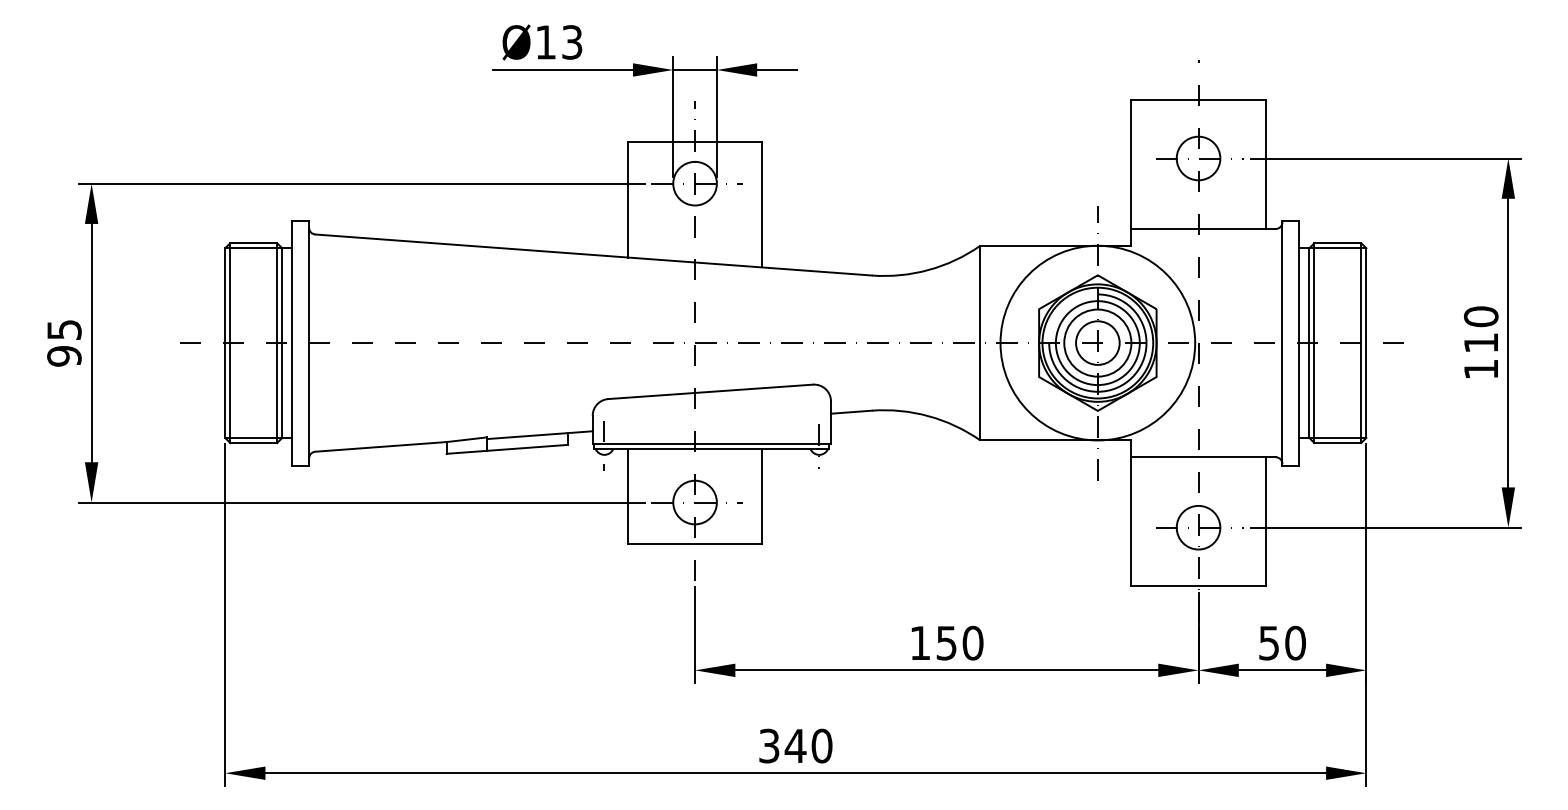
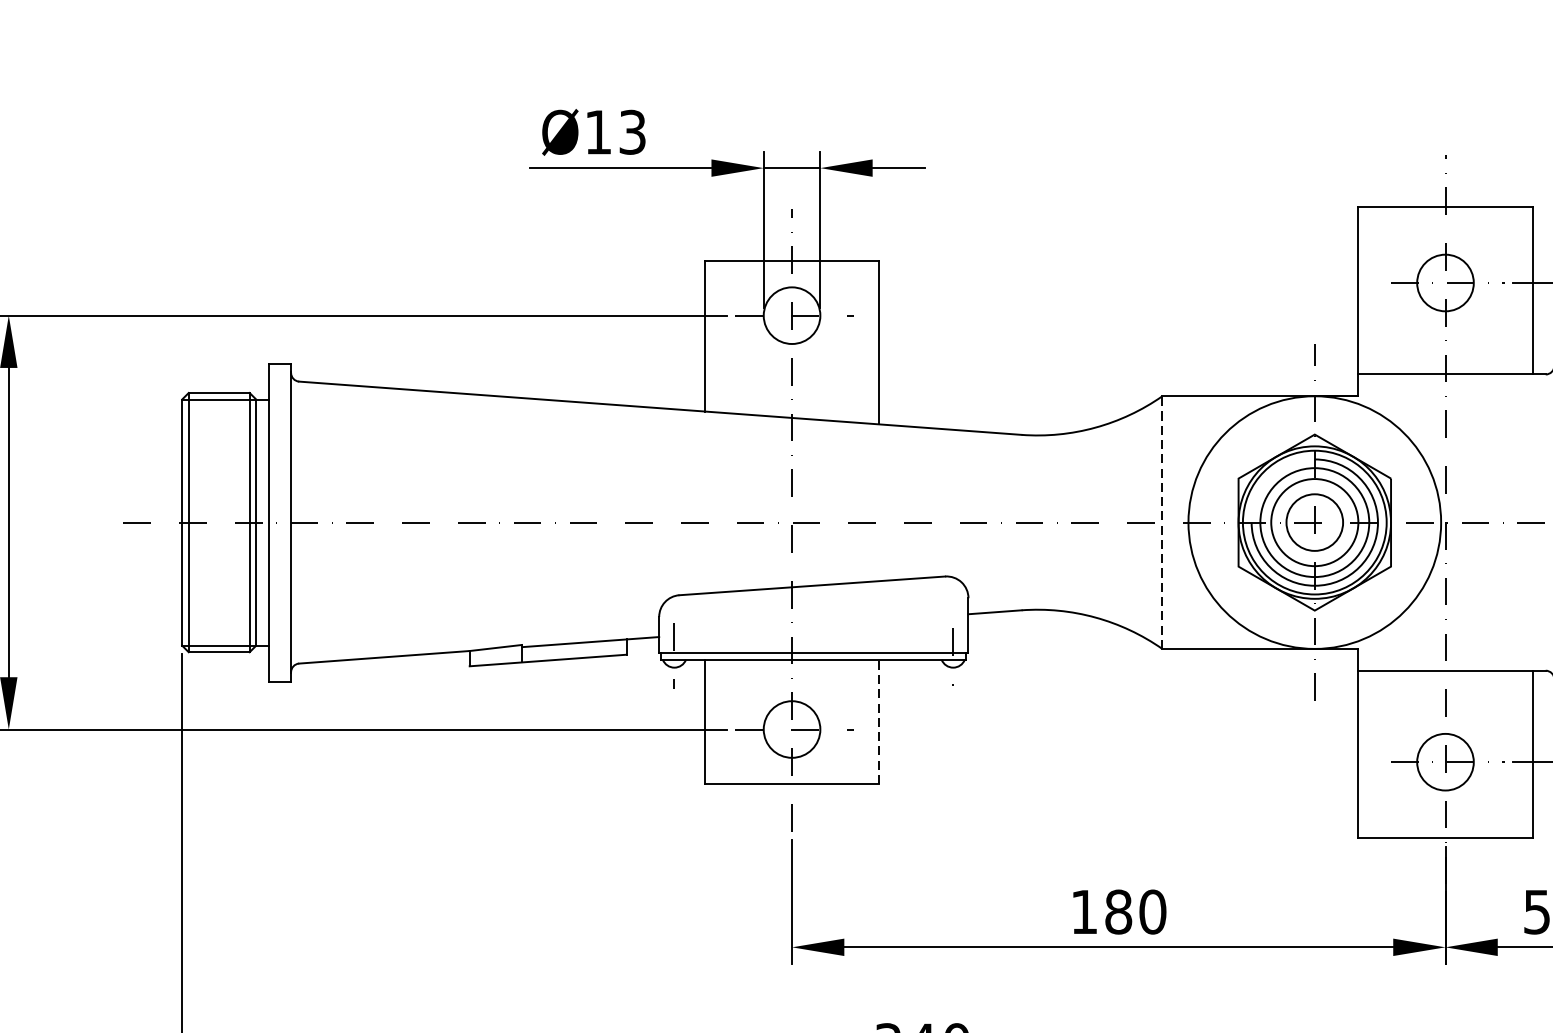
line: (980, 342) -> (1162, 521), solid -> dashed
line: (762, 496) -> (879, 721), solid -> dashed
text: (946, 642) -> (1118, 911), 150 -> 180

